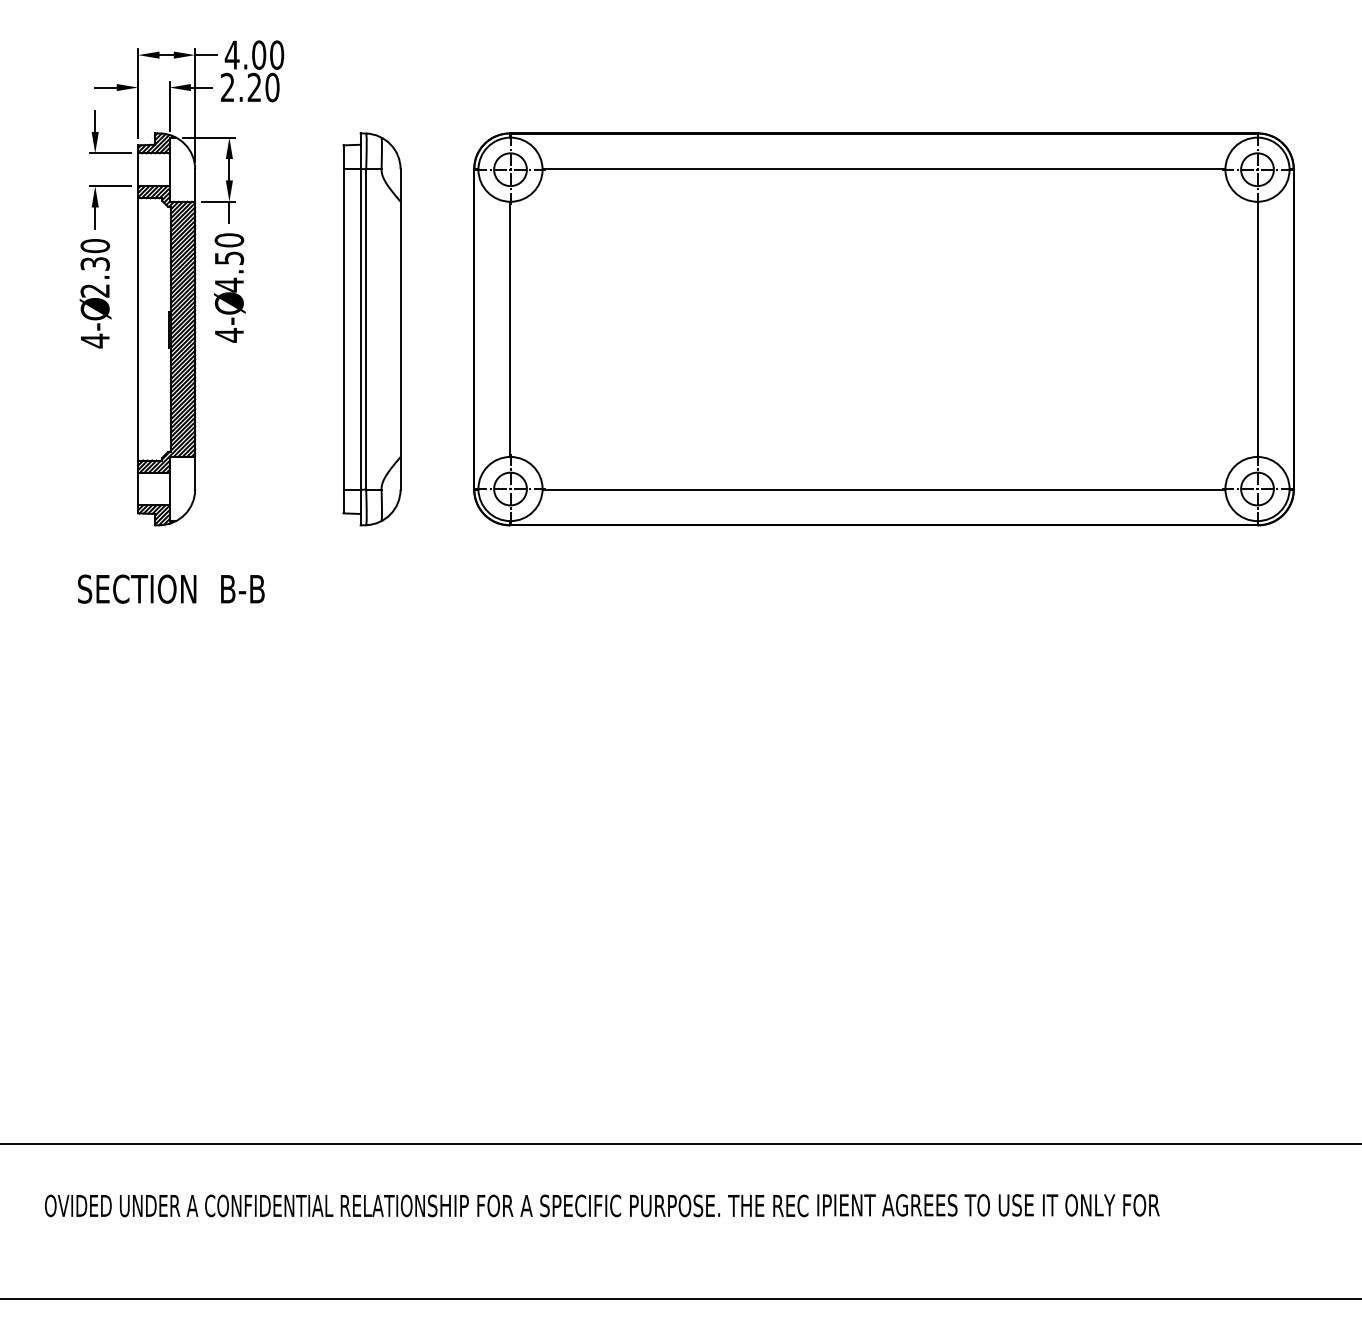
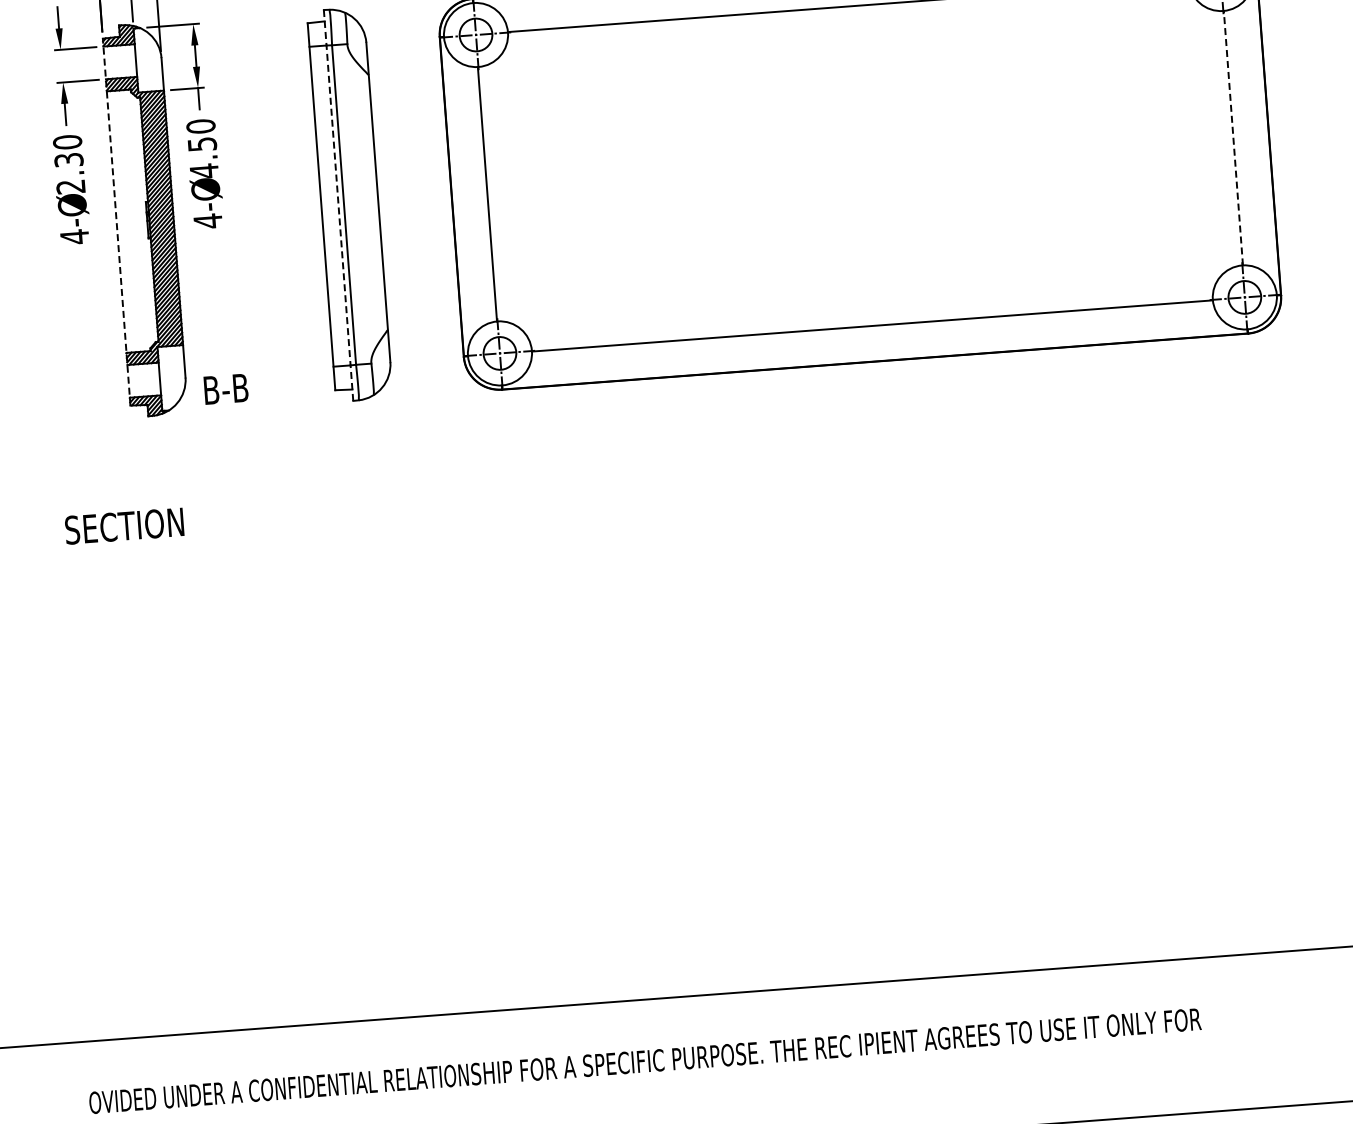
line: (138, 328) -> (116, 221), solid -> dashed
line: (360, 328) -> (338, 204), solid -> dashed
line: (1258, 329) -> (1233, 138), solid -> dashed
text: (137, 588) -> (124, 525), moved
text: (242, 589) -> (225, 389), moved

